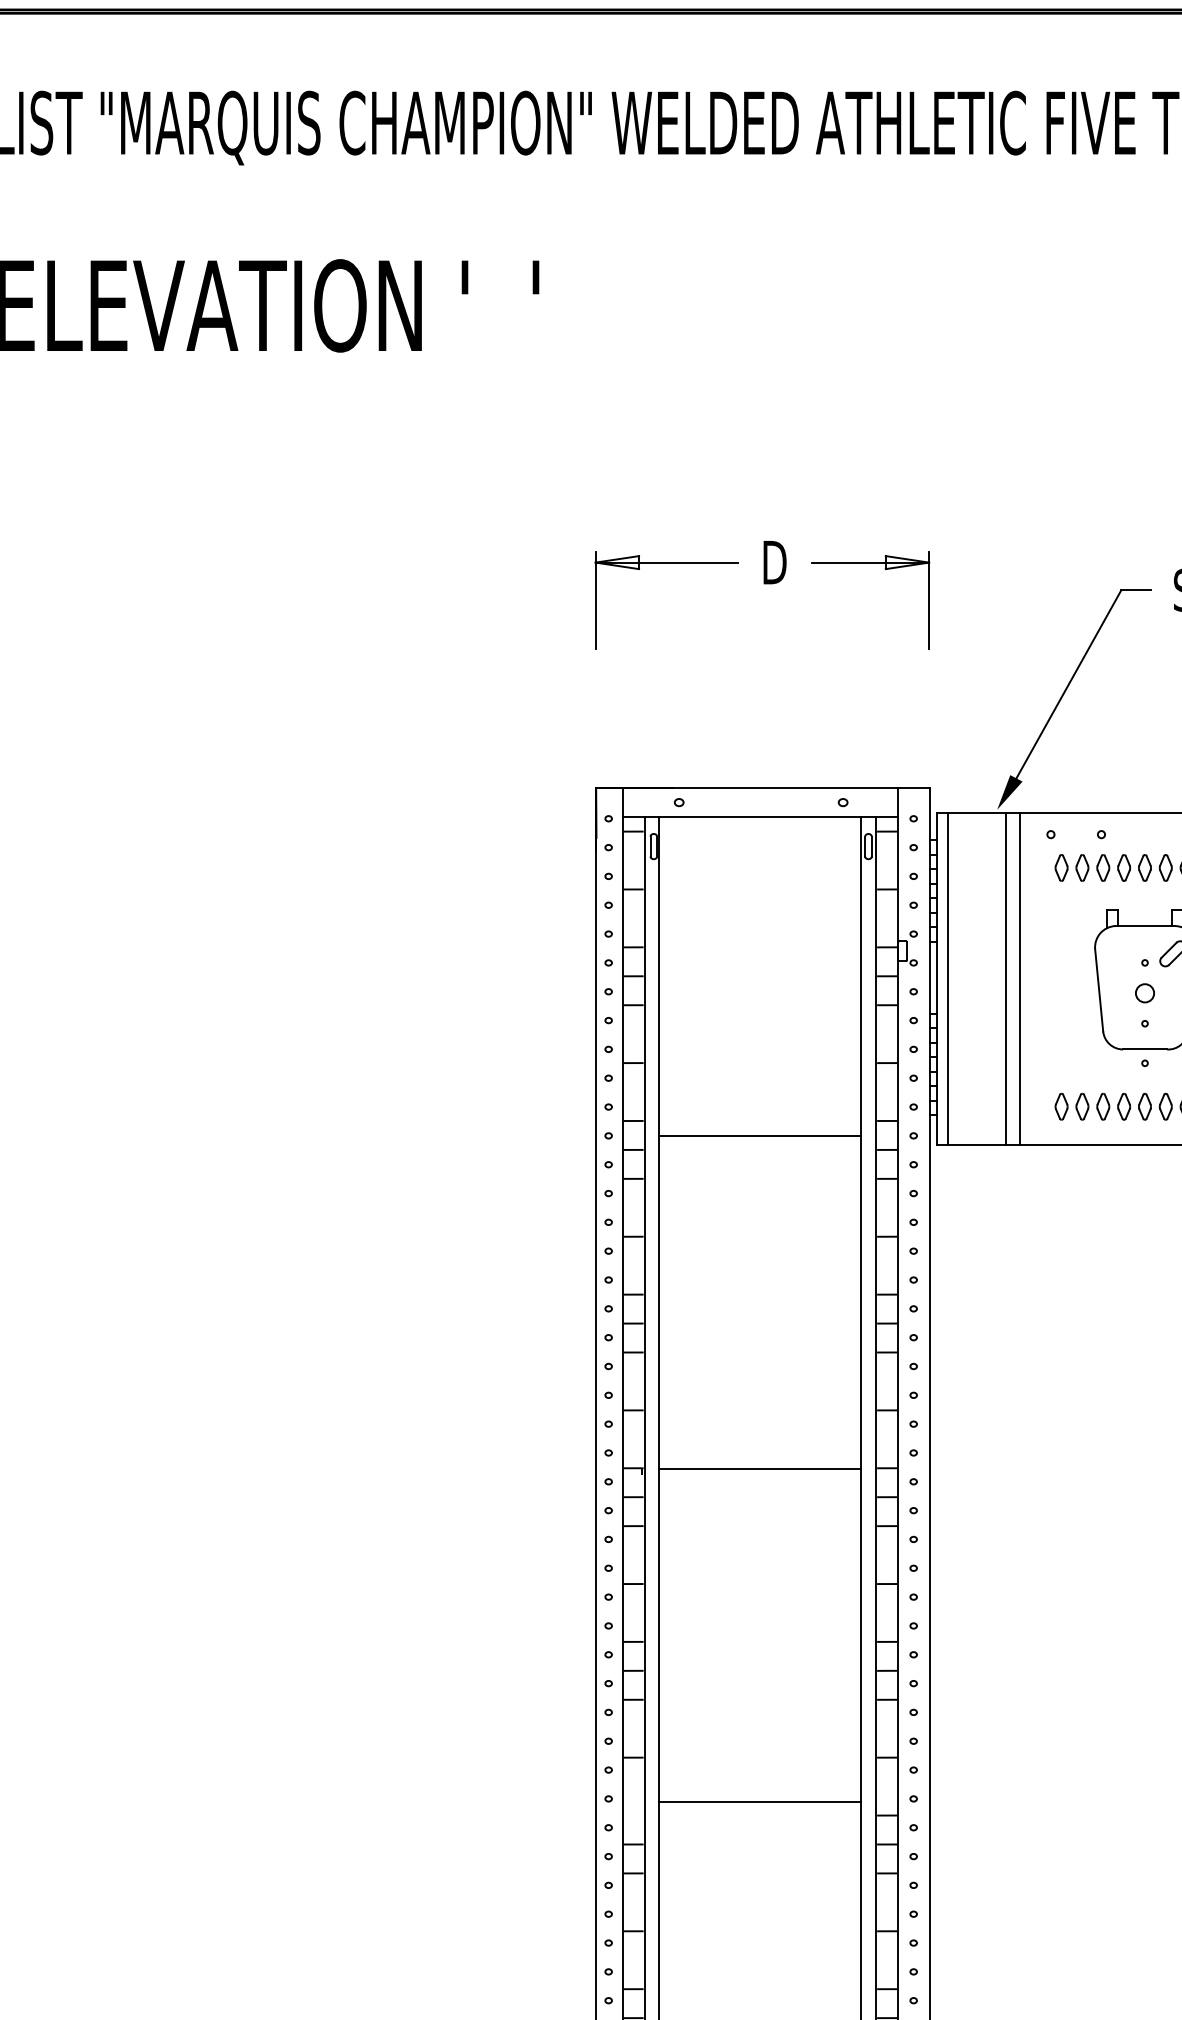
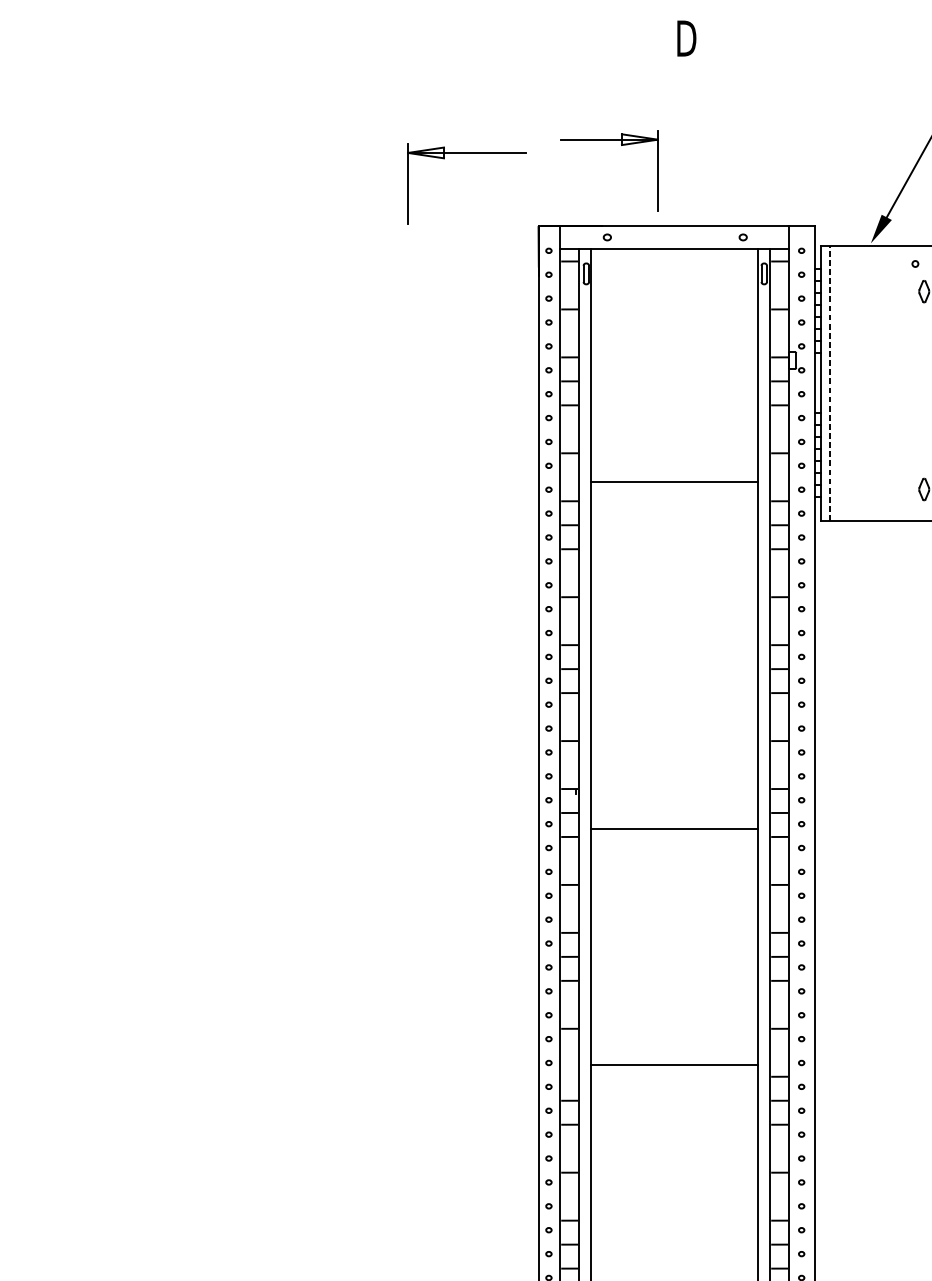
part: (666, 563) -> (466, 153), moved
part: (885, 570) -> (621, 146), moved
line: (1005, 978) -> (877, 383), removed
line: (1020, 978) -> (890, 383), removed
line: (947, 979) -> (829, 384), solid -> dashed
line: (760, 1136) -> (674, 481), moved
line: (760, 1469) -> (674, 828), moved

